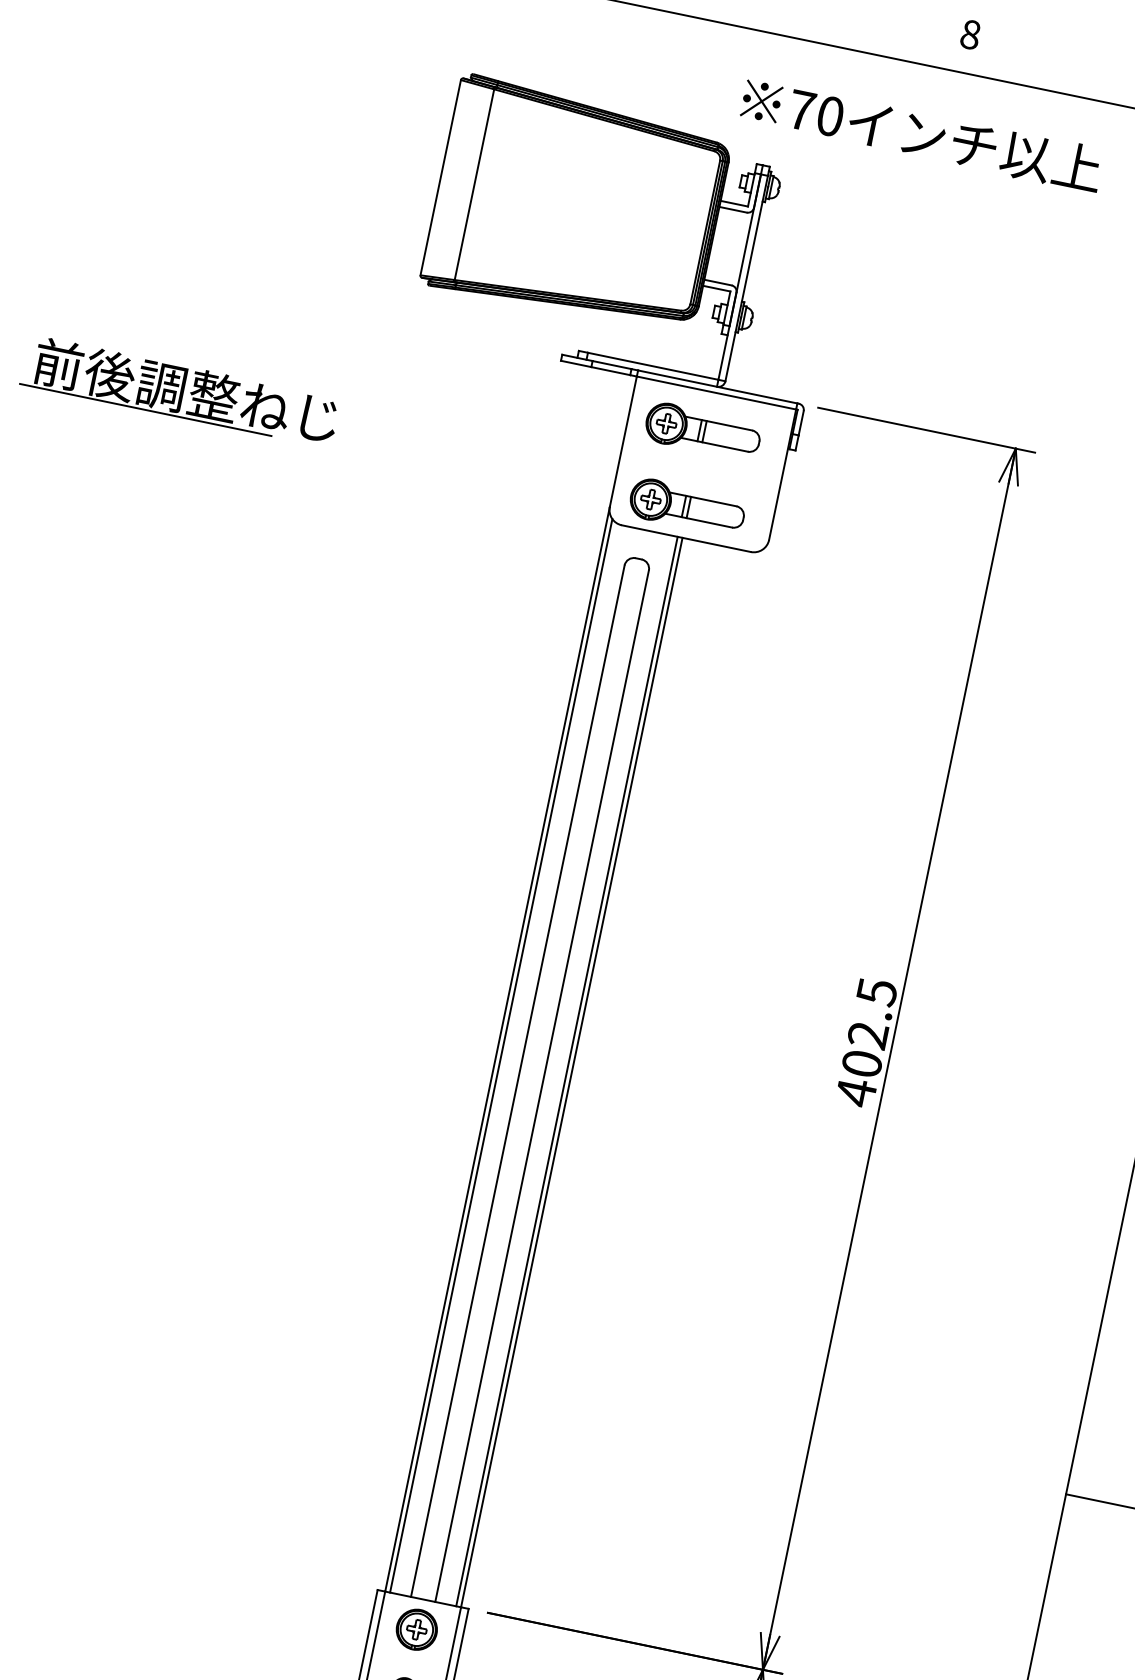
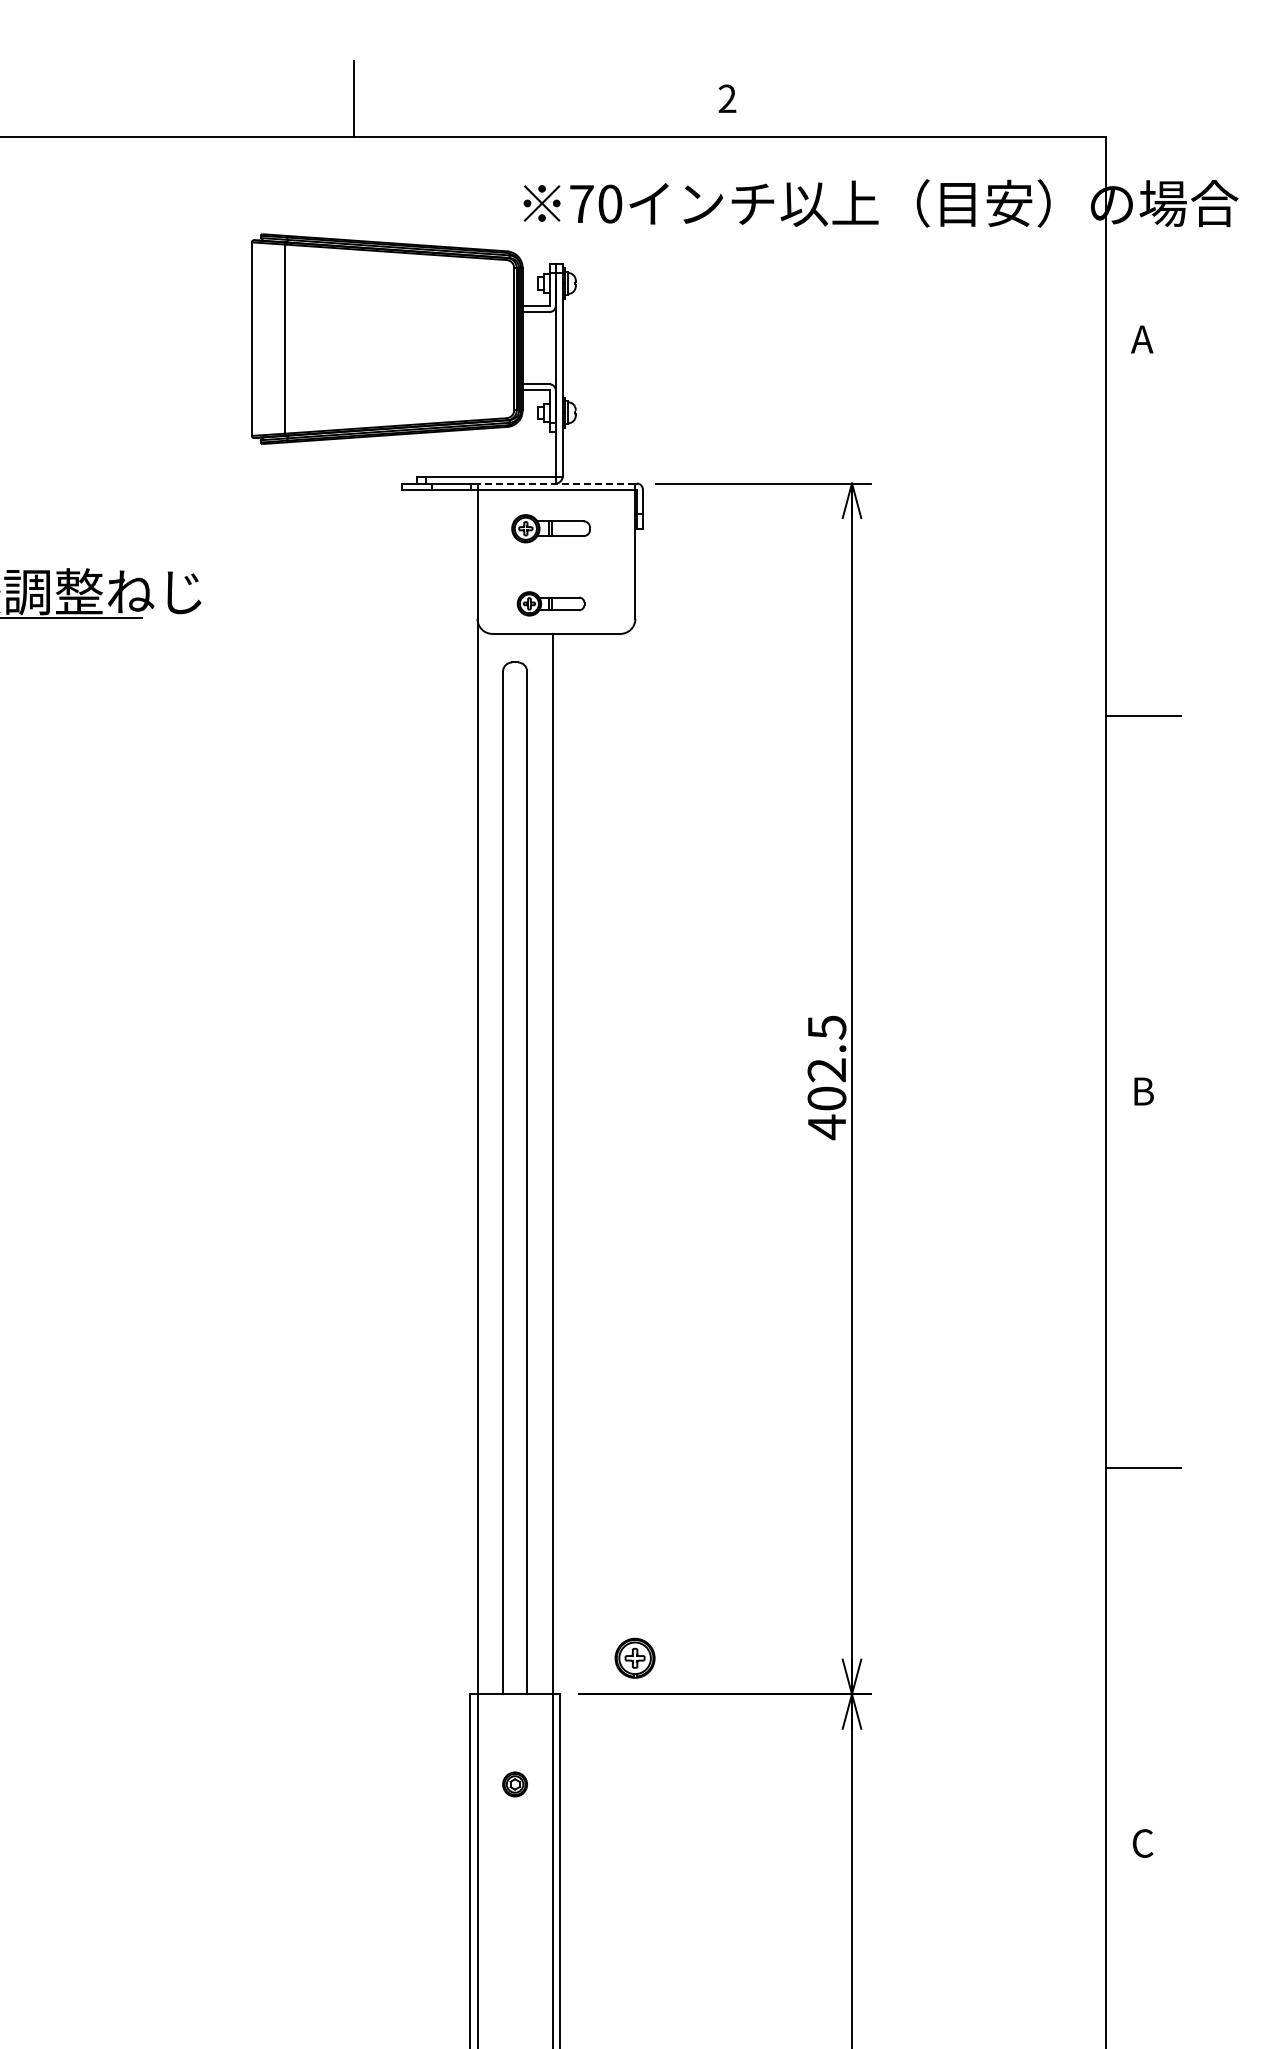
text: (970, 34) -> (727, 98), 8 -> 2
line: (717, 386) -> (556, 483), solid -> dashed
part: (702, 431) -> (550, 528), size x0.7
part: (686, 506) -> (550, 603), size x0.6
line: (501, 1055) -> (482, 1161), removed
line: (566, 1070) -> (547, 1163), removed
part: (416, 1628) -> (634, 1657), moved

